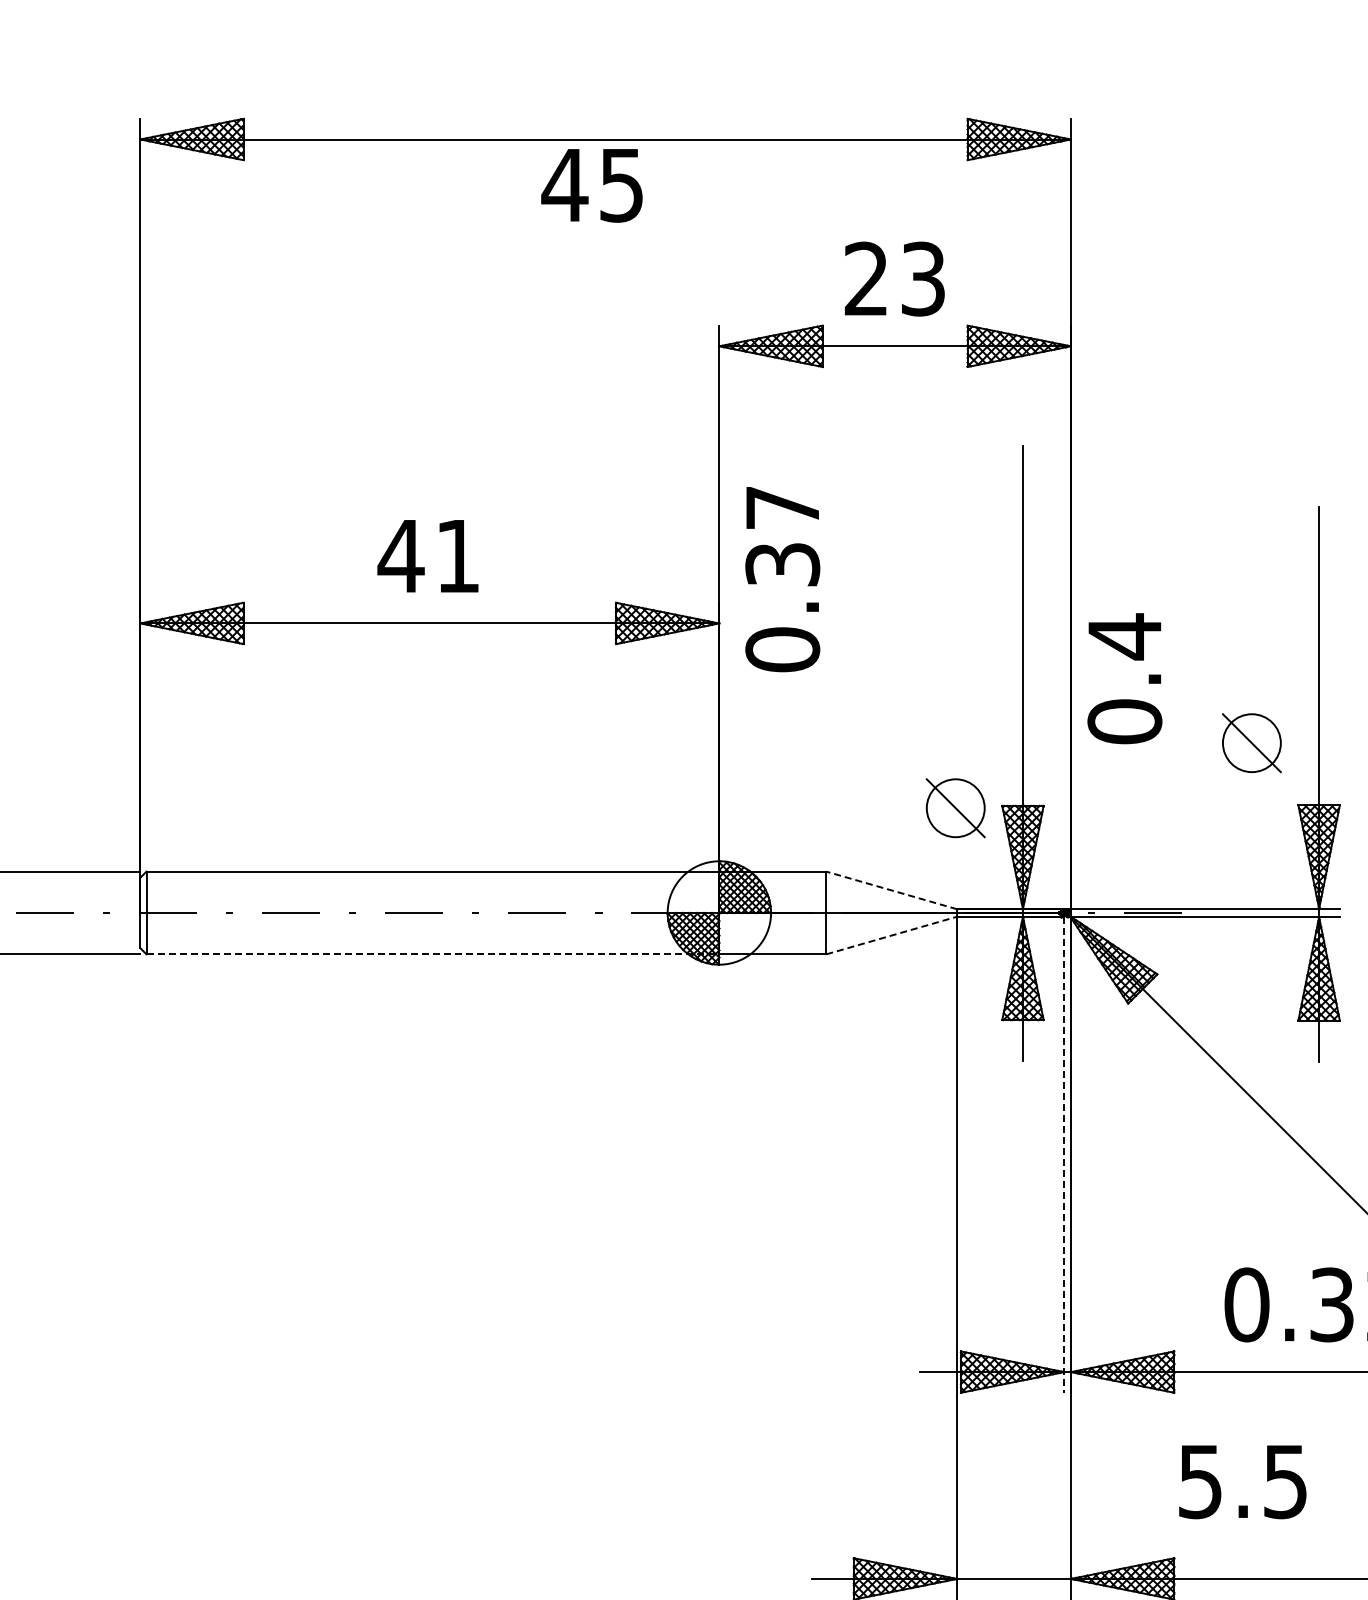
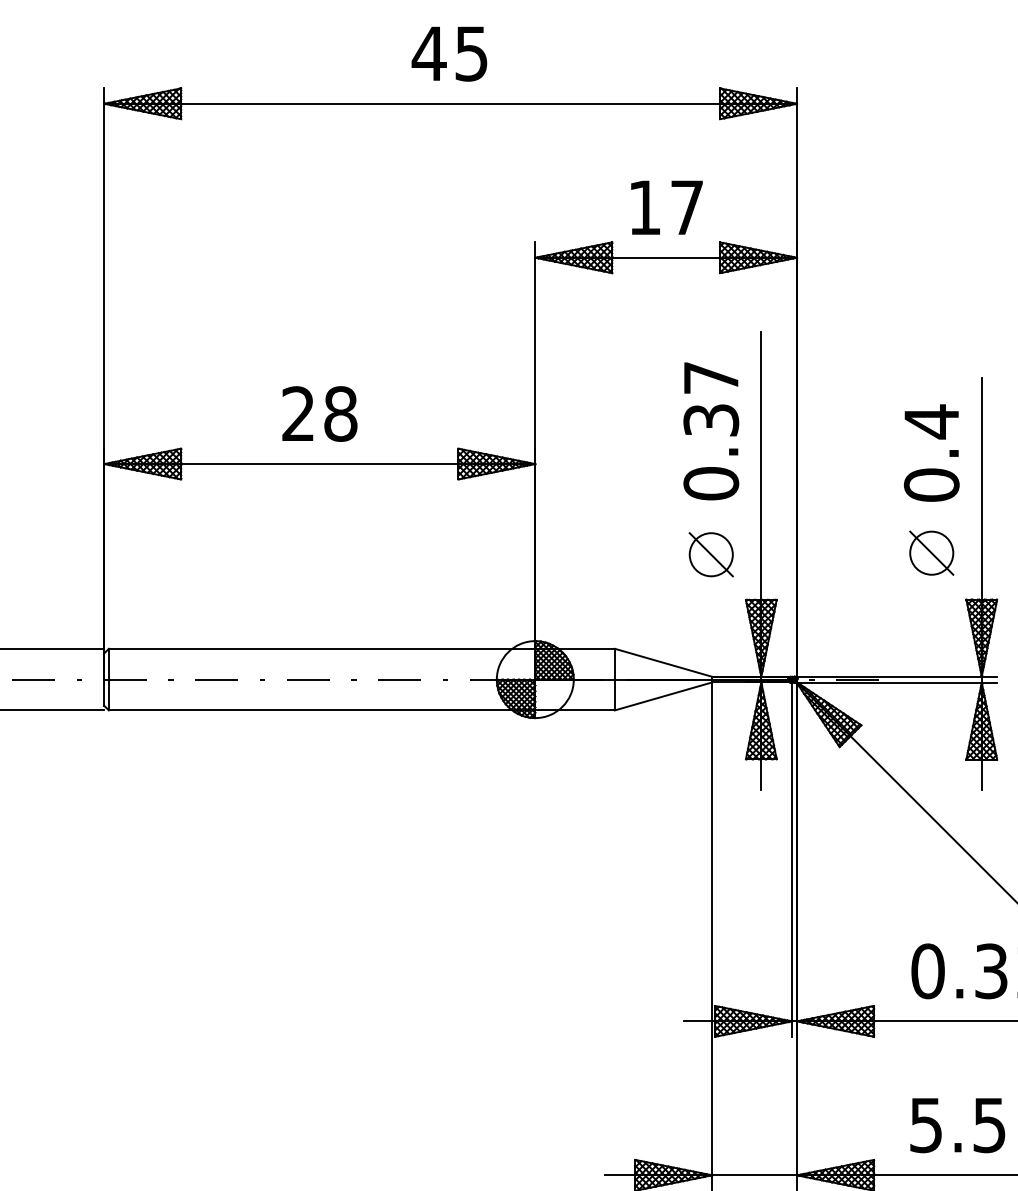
text: (591, 185) -> (449, 53), moved
text: (894, 278) -> (665, 207), 23 -> 17
text: (428, 555) -> (318, 413), 41 -> 28
text: (782, 579) -> (711, 431), moved
text: (1124, 678) -> (931, 452), moved
part: (955, 808) -> (711, 554), moved
line: (891, 890) -> (663, 662), dashed -> solid
line: (892, 935) -> (664, 696), dashed -> solid
line: (433, 954) -> (322, 710), dashed -> solid
line: (1064, 1154) -> (792, 859), dashed -> solid
text: (1242, 1482) -> (957, 1125), moved

